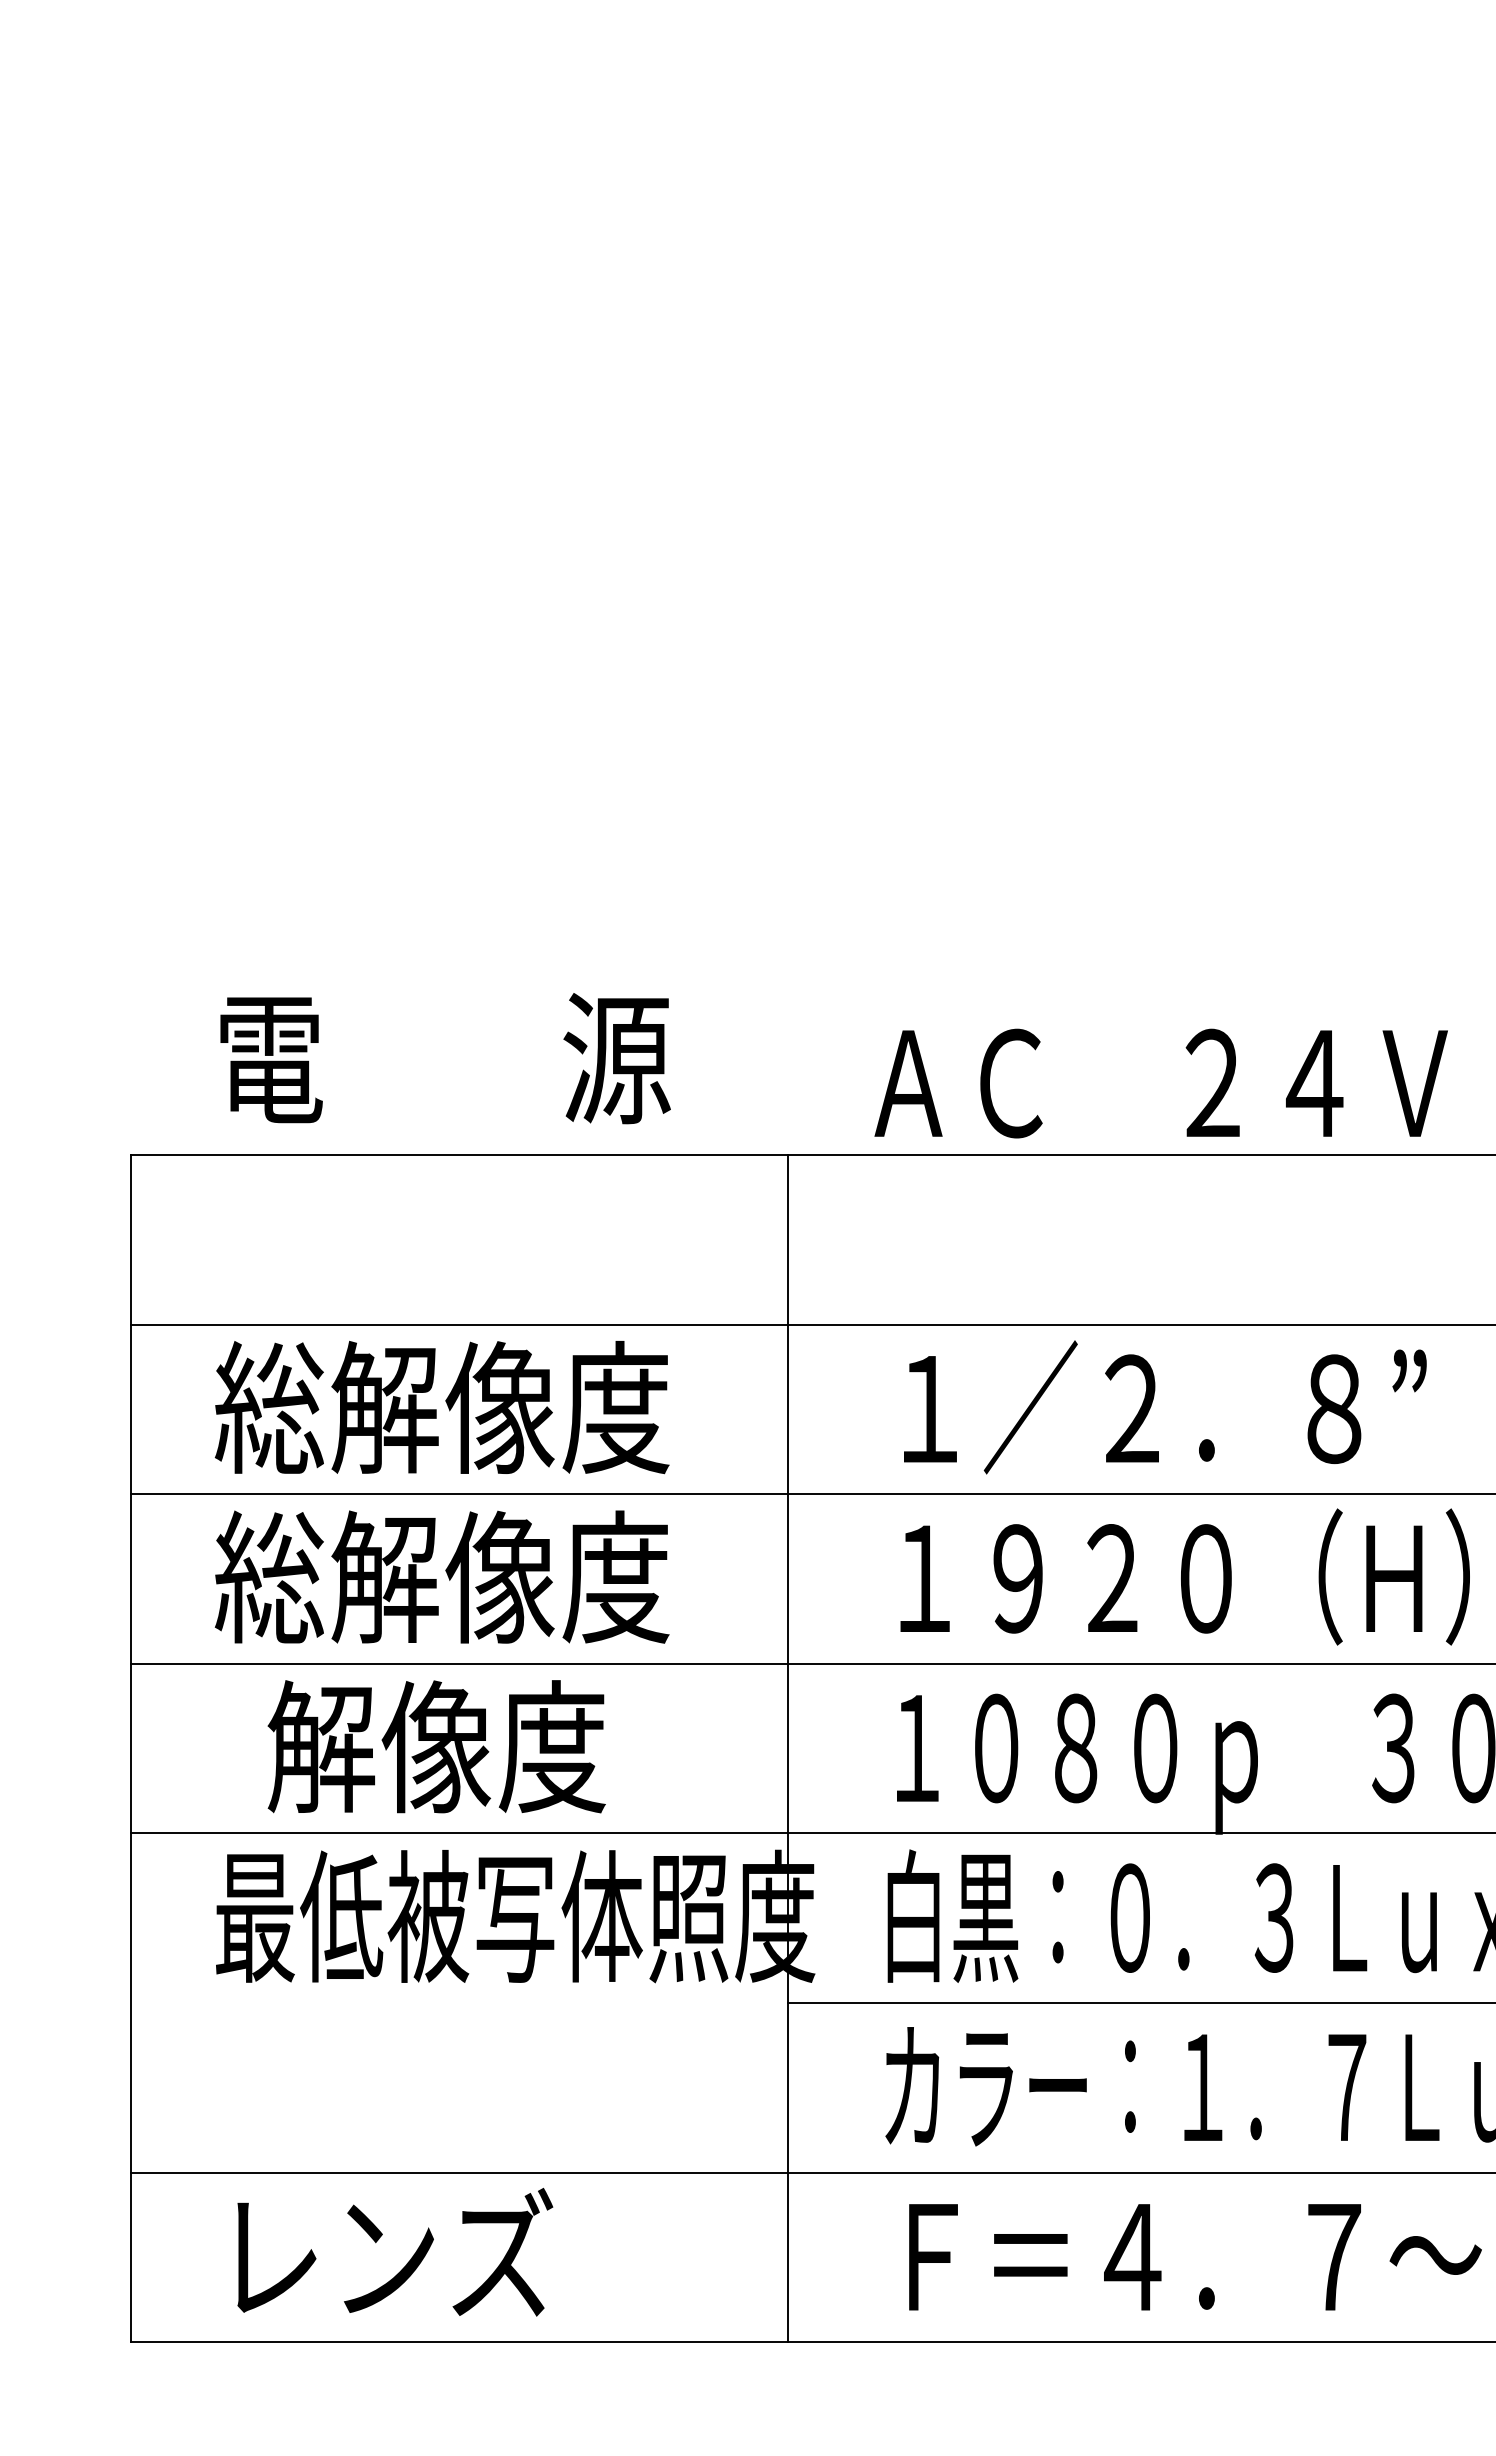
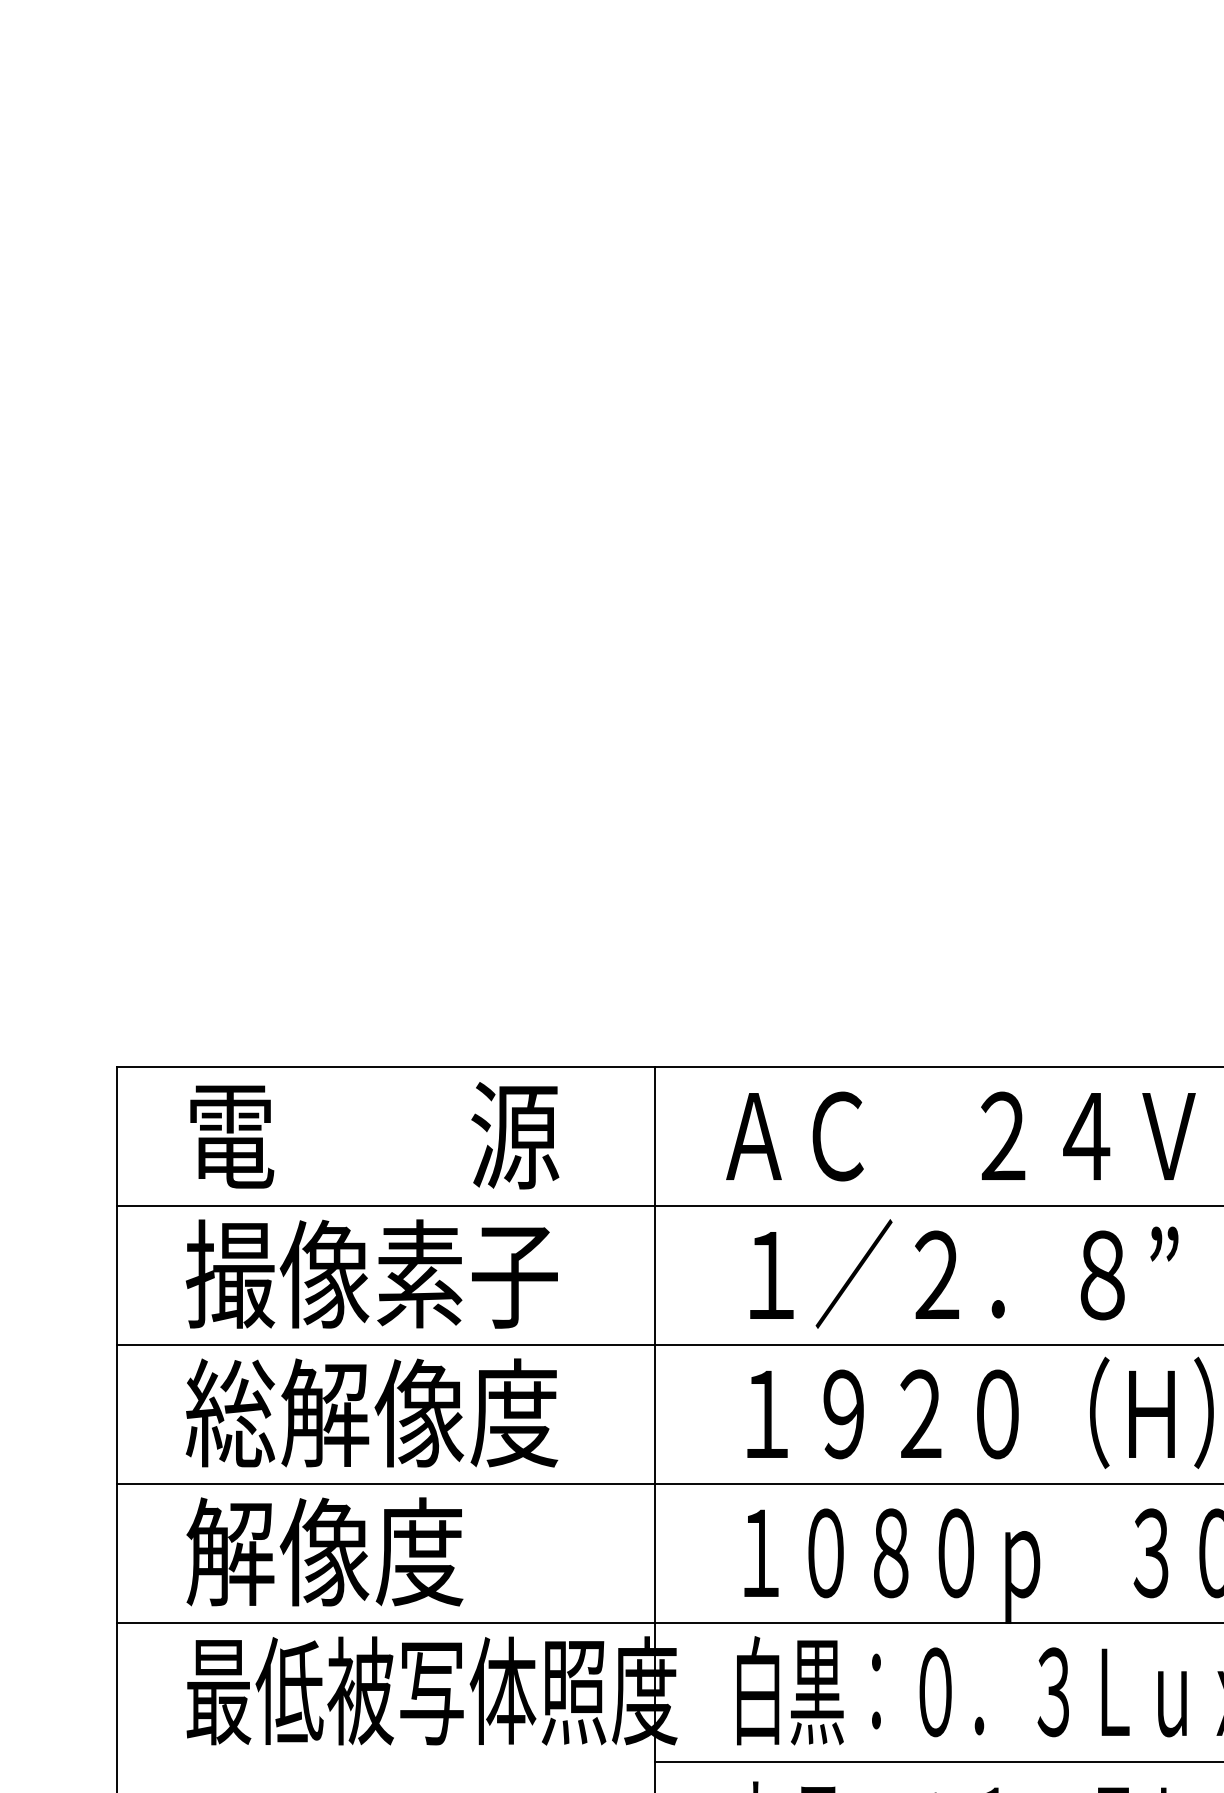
text: (445, 1058) -> (374, 1135), moved
text: (1160, 1083) -> (960, 1136), moved
text: (441, 1407) -> (371, 1274), 総解像度 -> 撮像素子
text: (436, 1746) -> (324, 1551), moved

